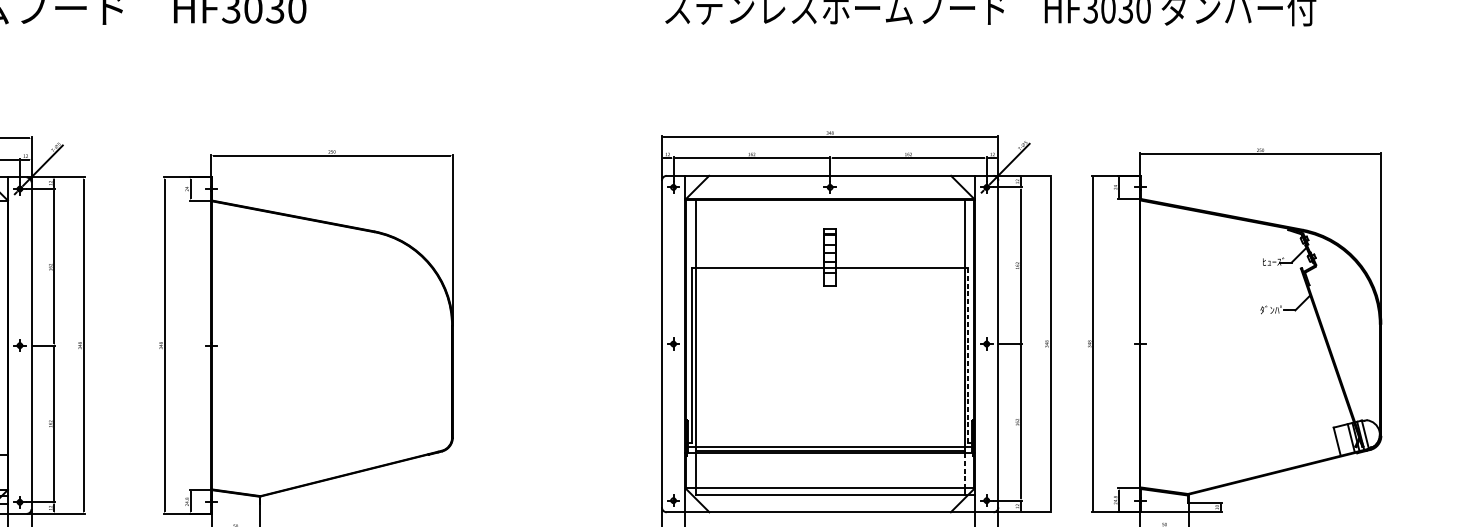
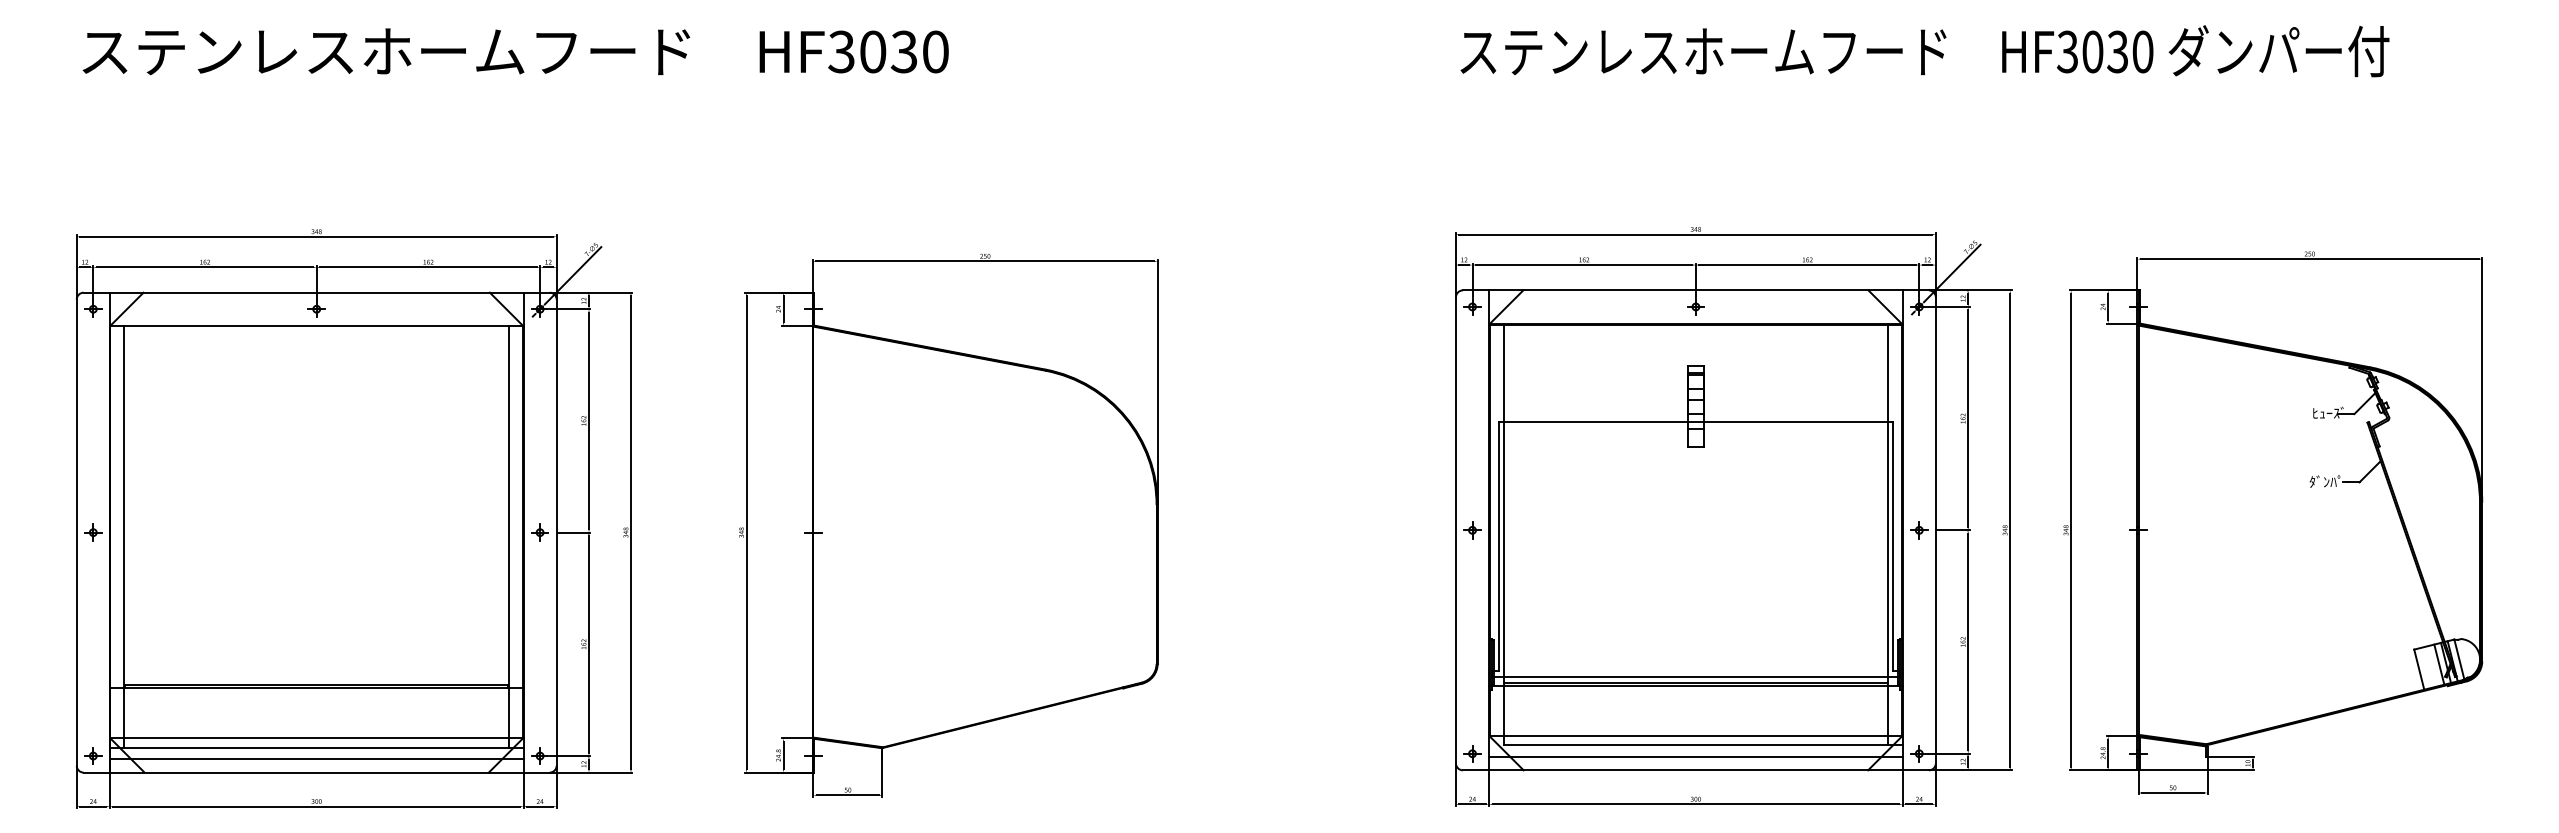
line: (968, 355) -> (1893, 546), dashed -> solid
line: (964, 471) -> (1887, 711), dashed -> solid
line: (829, 502) -> (1695, 756), added

